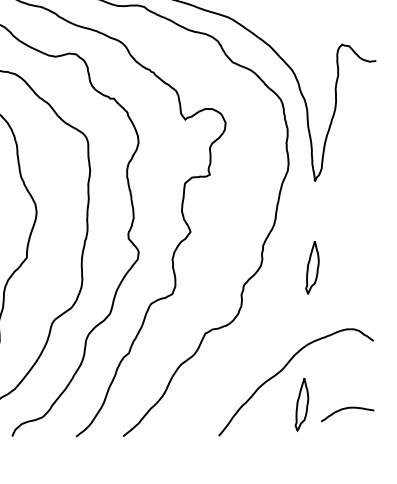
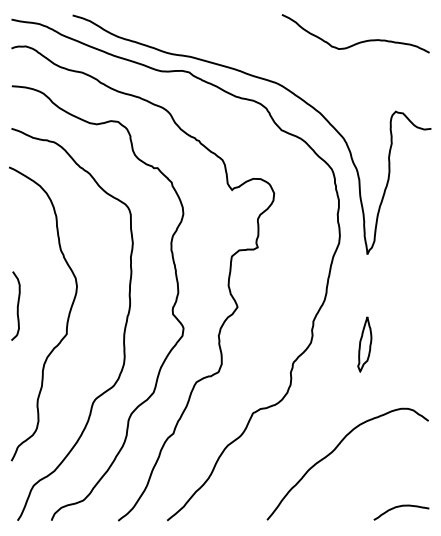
part: (301, 404) -> (353, 487), removed
curve: (346, 409) -> (400, 507), moved

